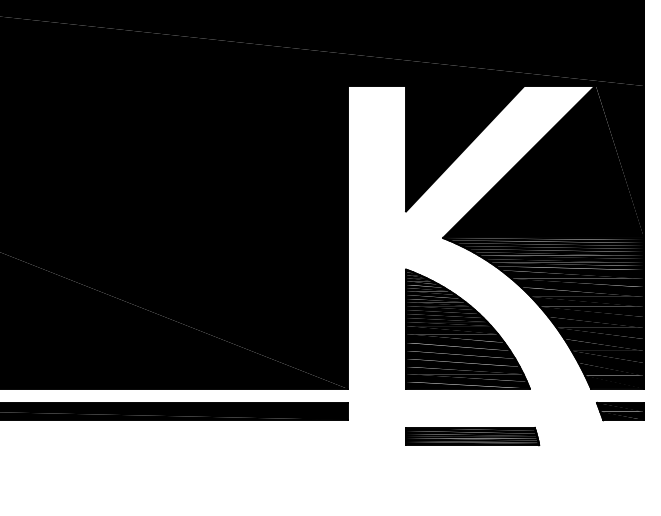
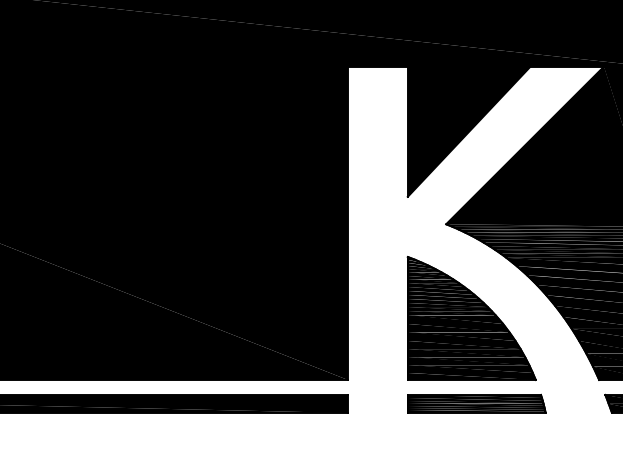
part: (472, 436) -> (476, 403), moved

